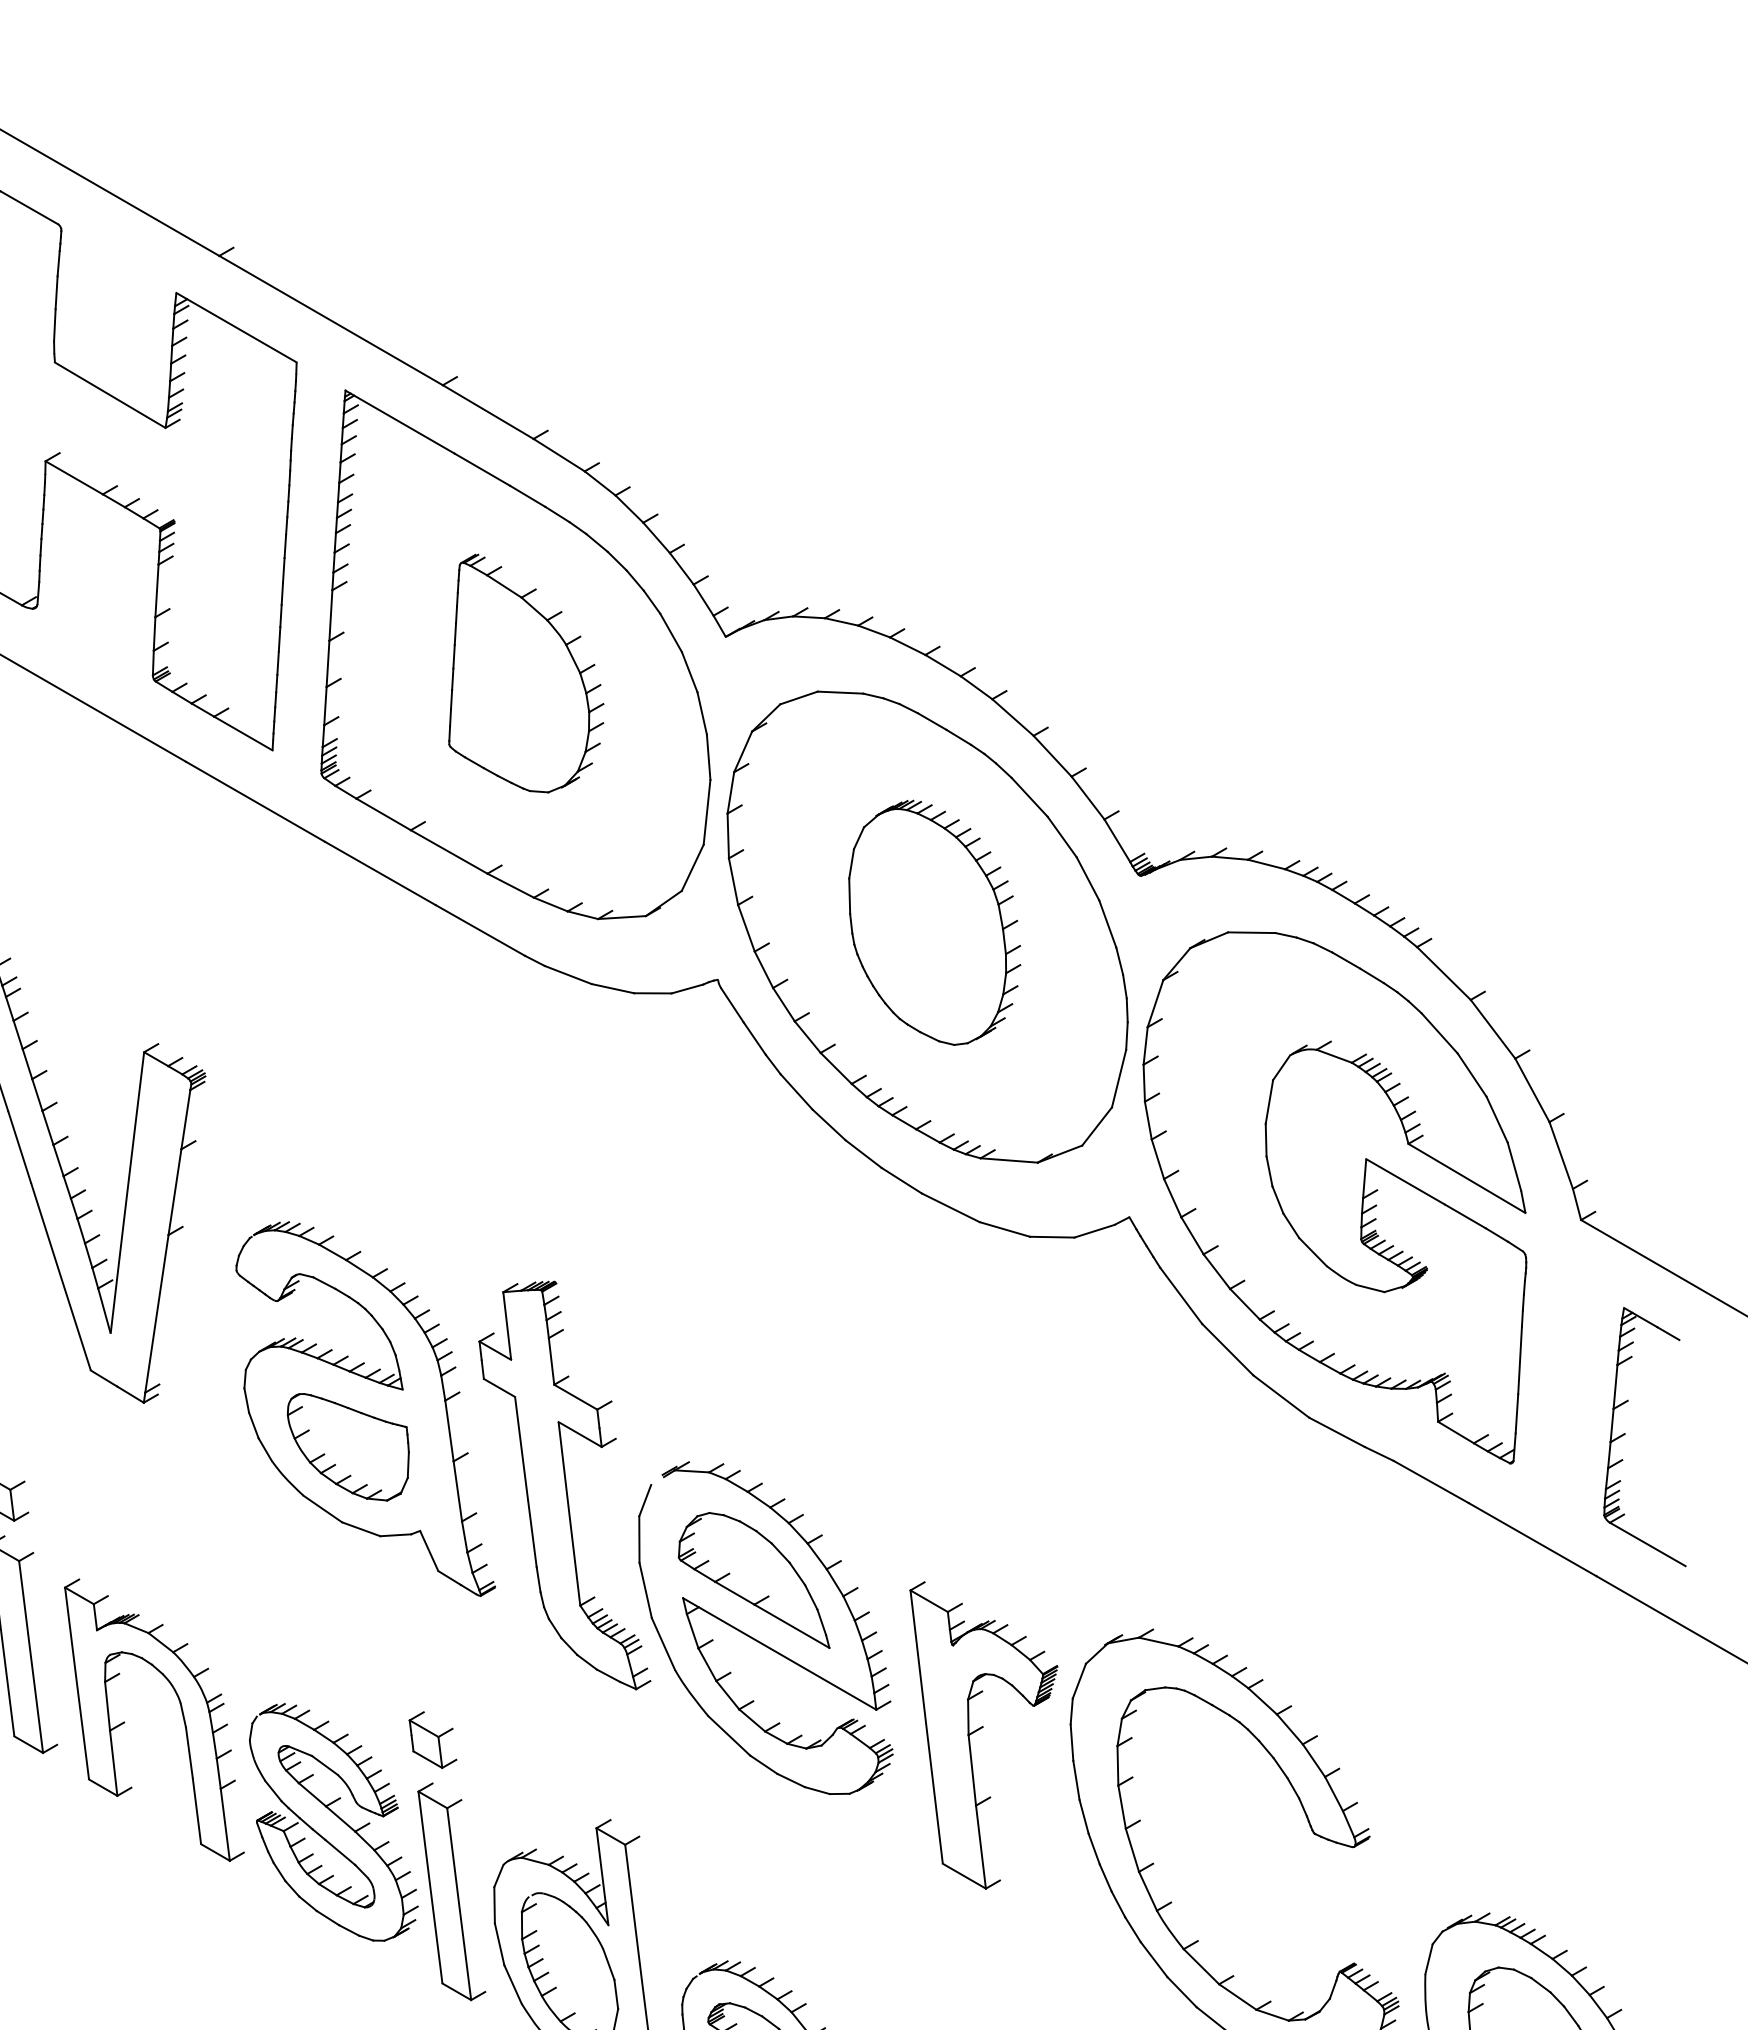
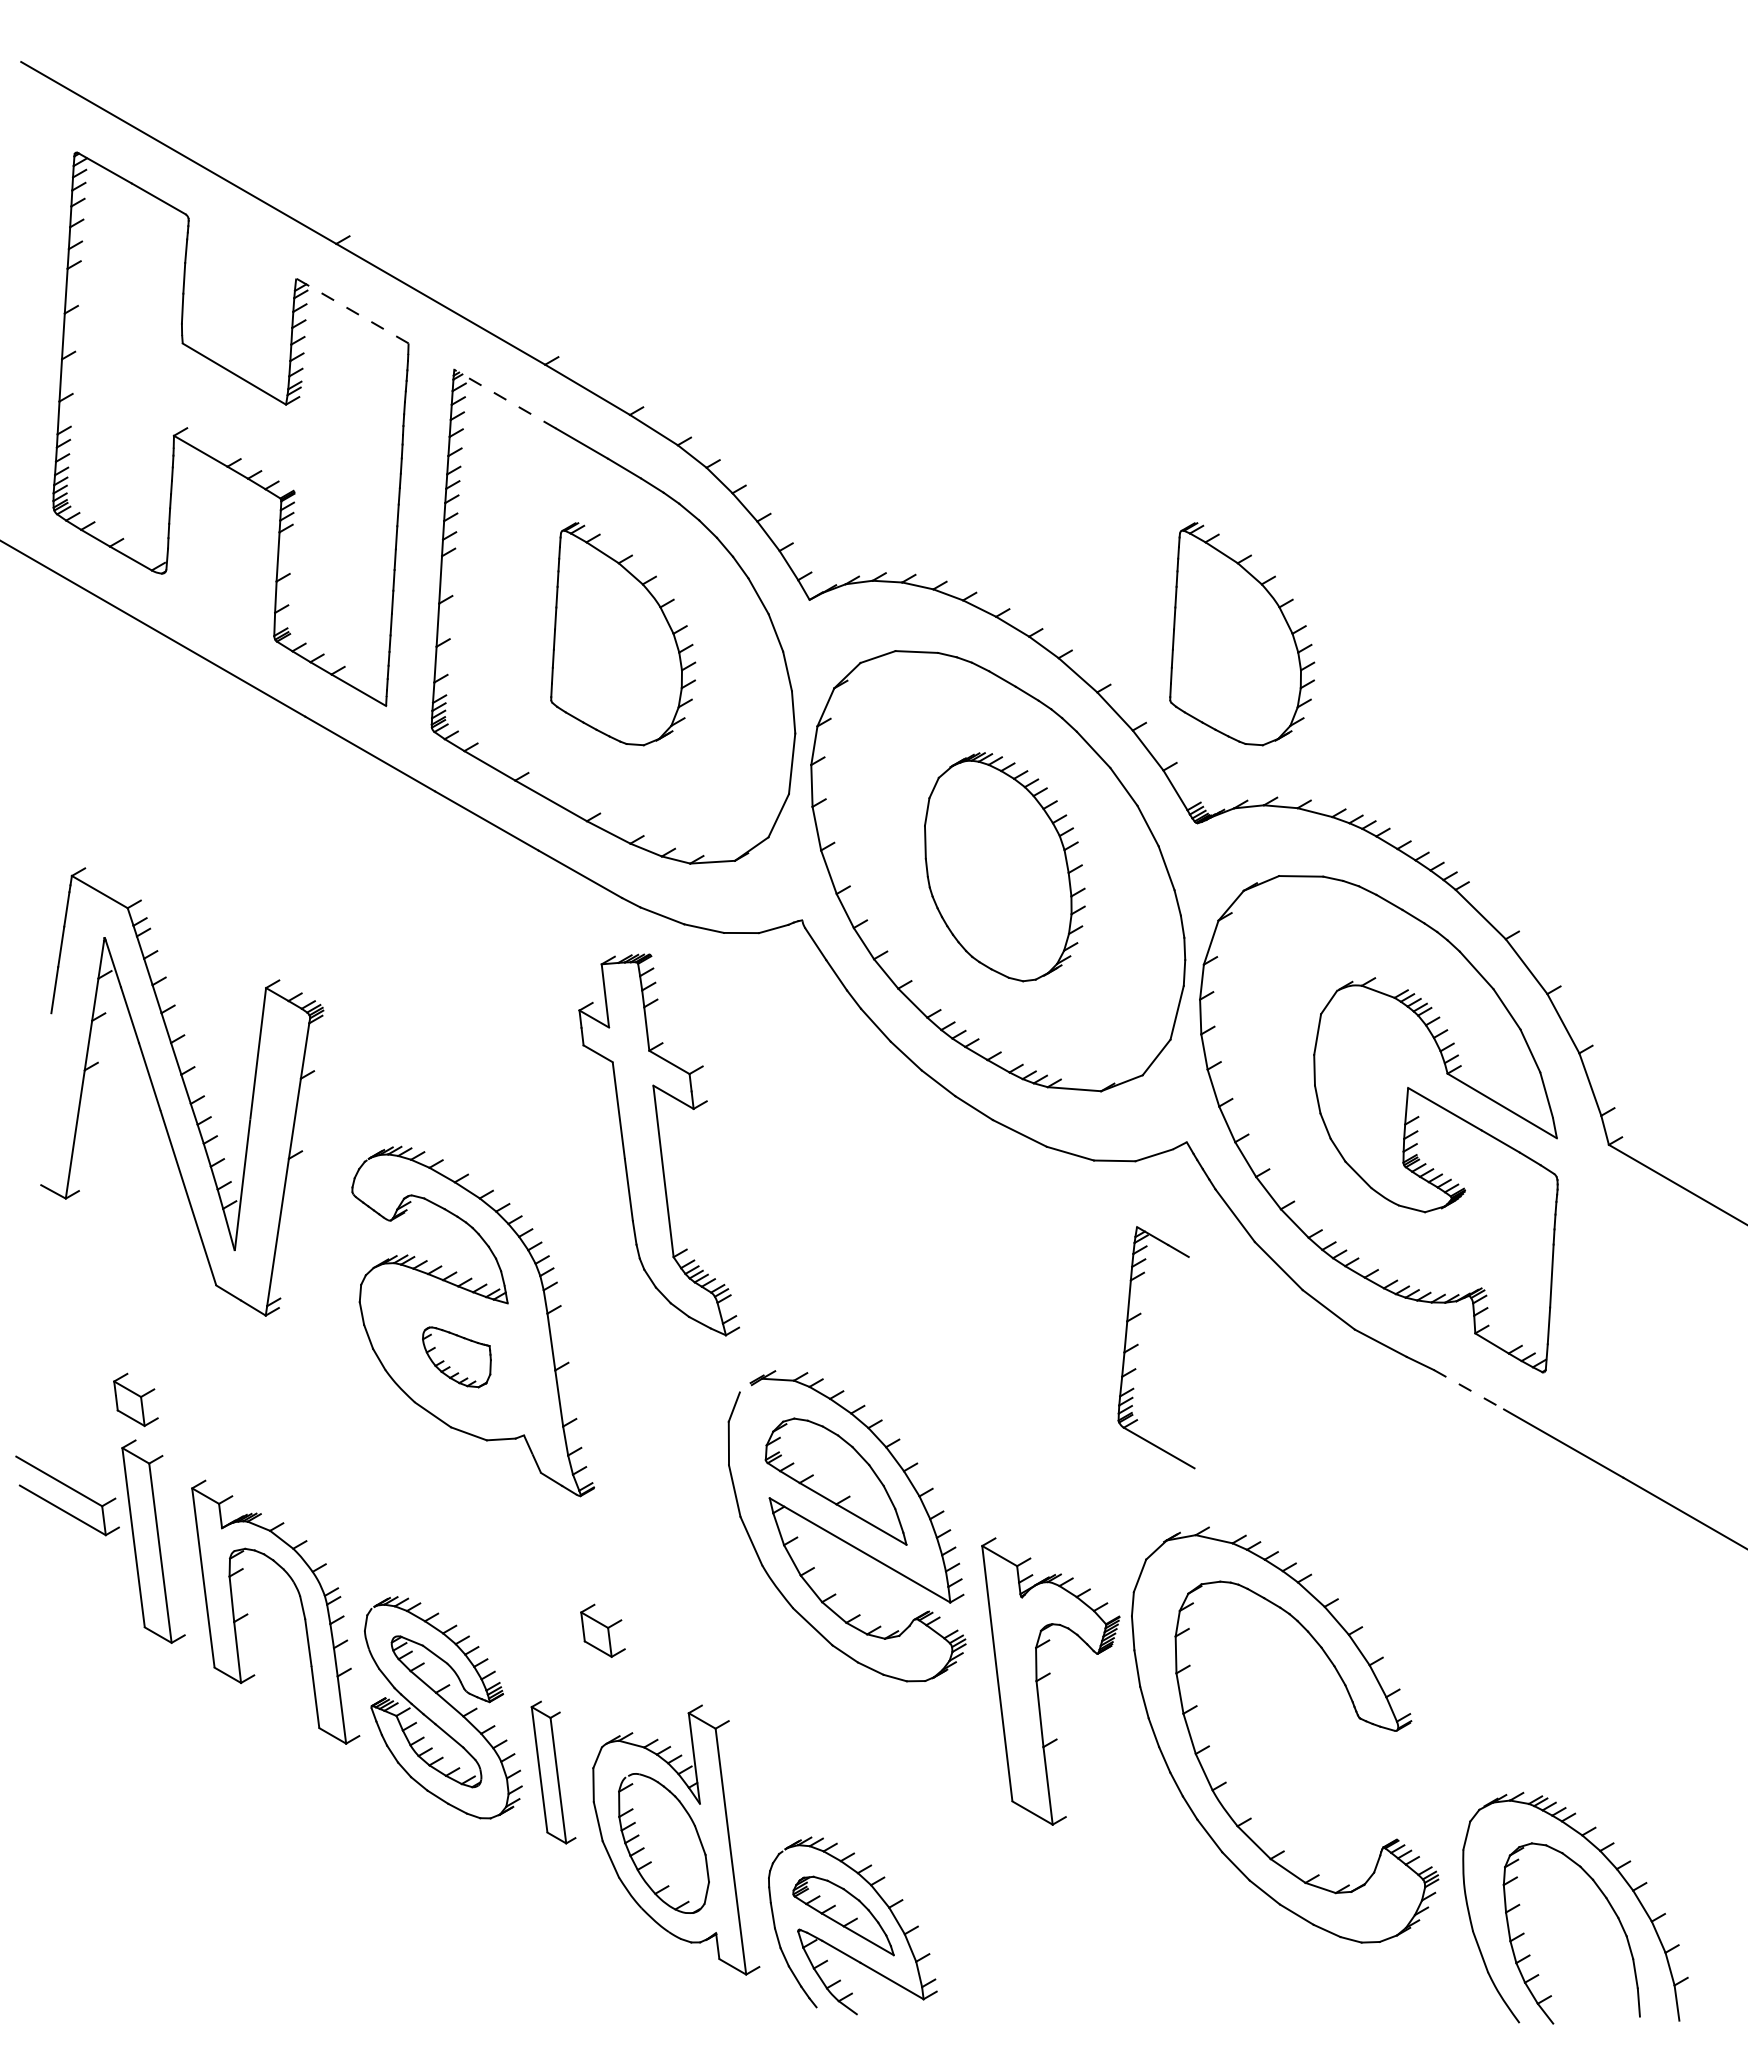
line: (236, 327) -> (352, 310), solid -> dashed
line: (400, 422) -> (505, 399), solid -> dashed
part: (1189, 673) -> (1242, 634), added
part: (1625, 1434) -> (1138, 1345), moved
part: (347, 1447) -> (456, 1357), size x0.6
line: (1431, 1481) -> (1469, 1389), solid -> dashed
part: (564, 1485) -> (658, 1144), moved
part: (981, 1729) -> (1048, 1675), moved
part: (432, 1739) -> (602, 1630), moved
part: (451, 1891) -> (553, 1772), size x0.7

